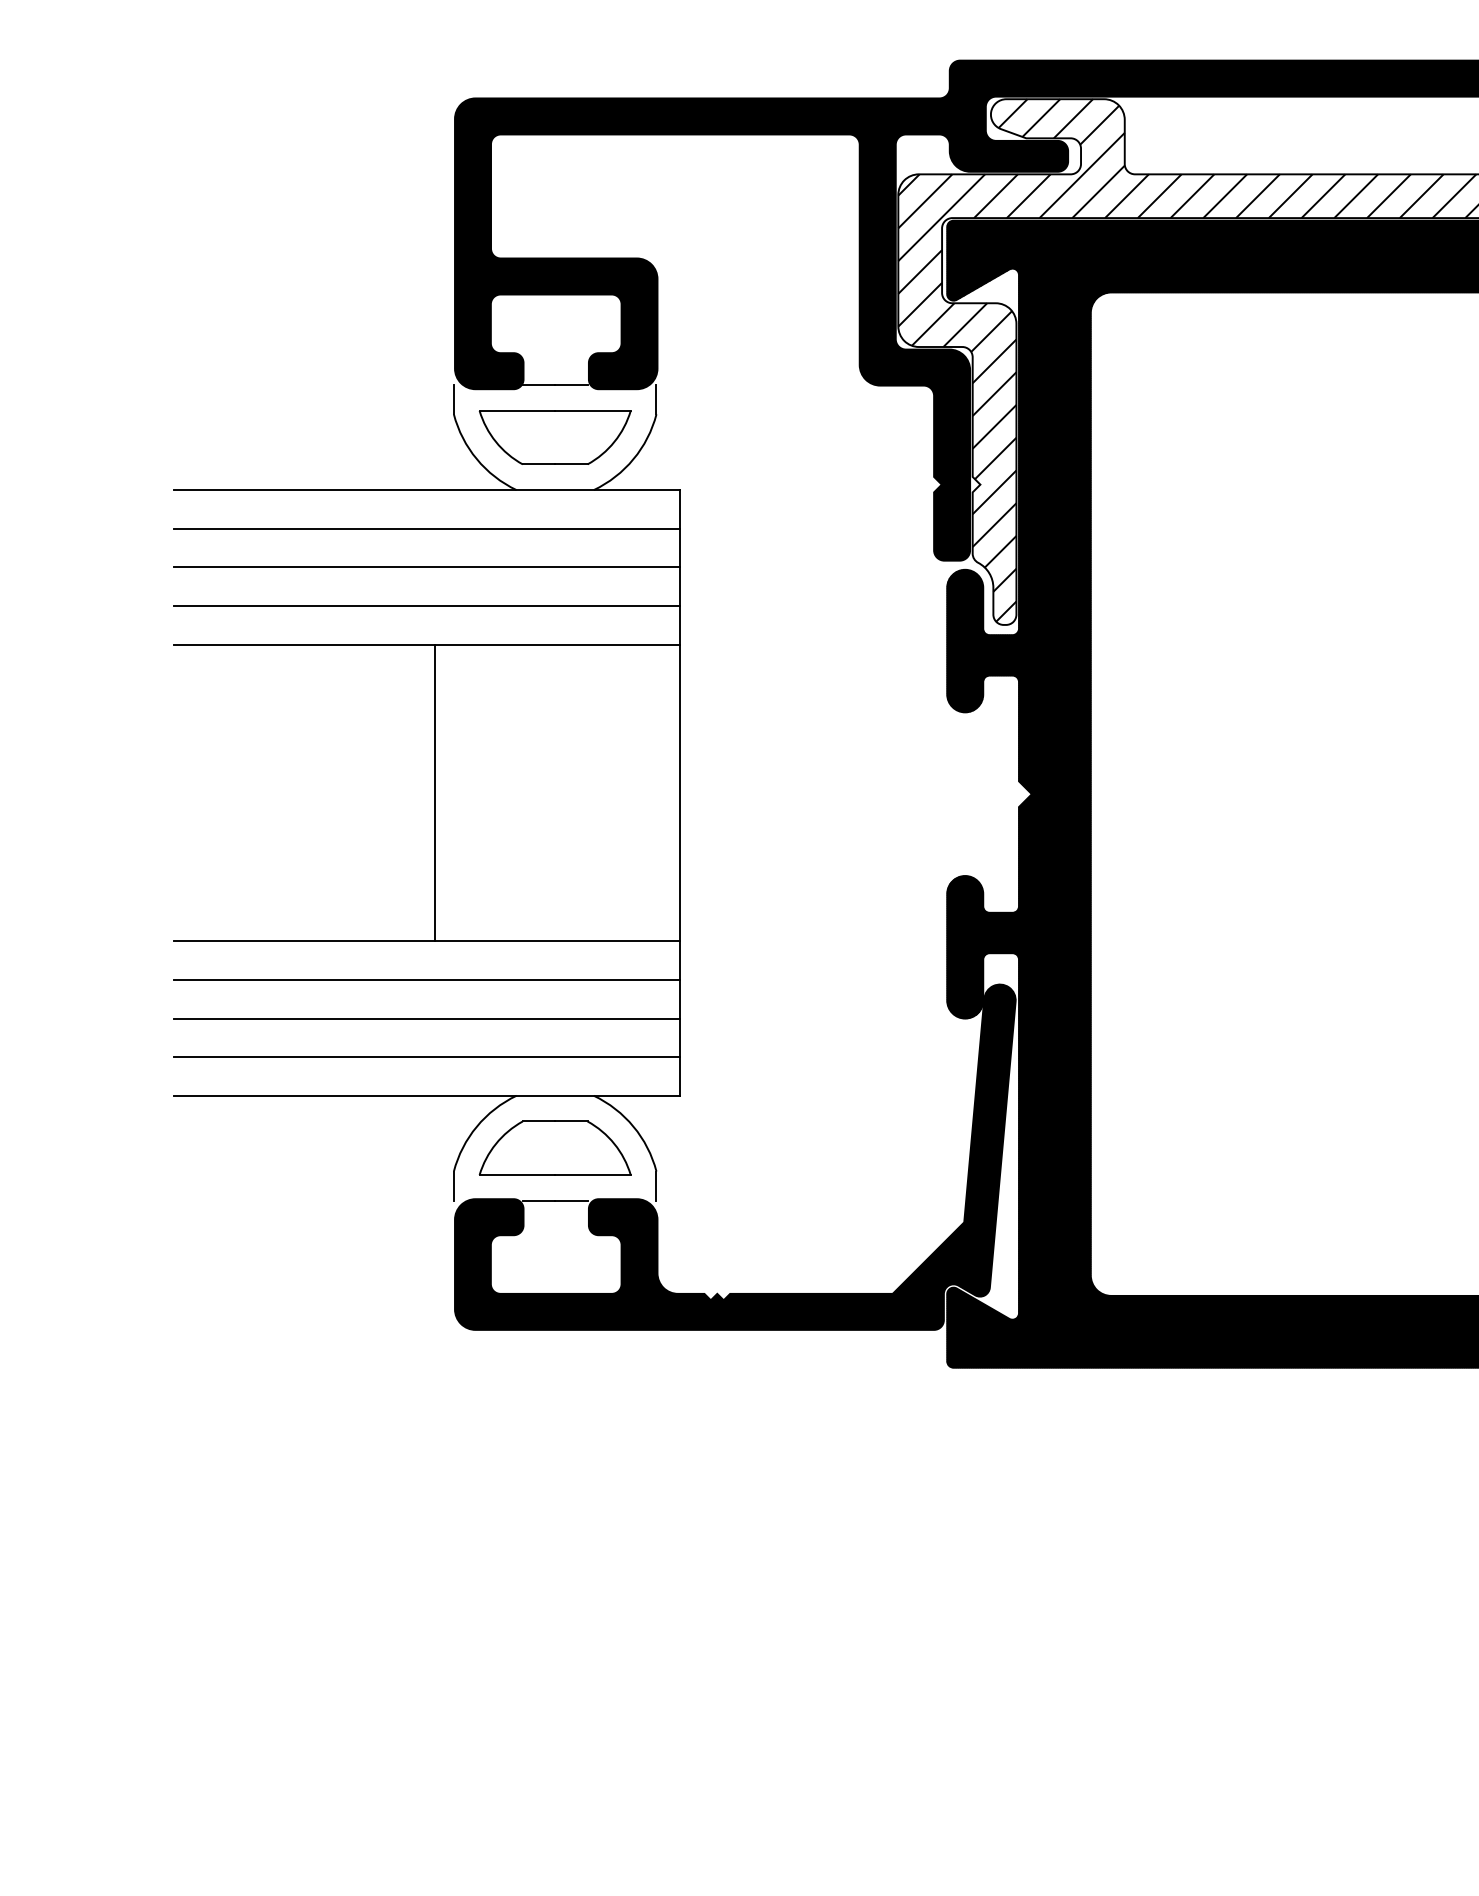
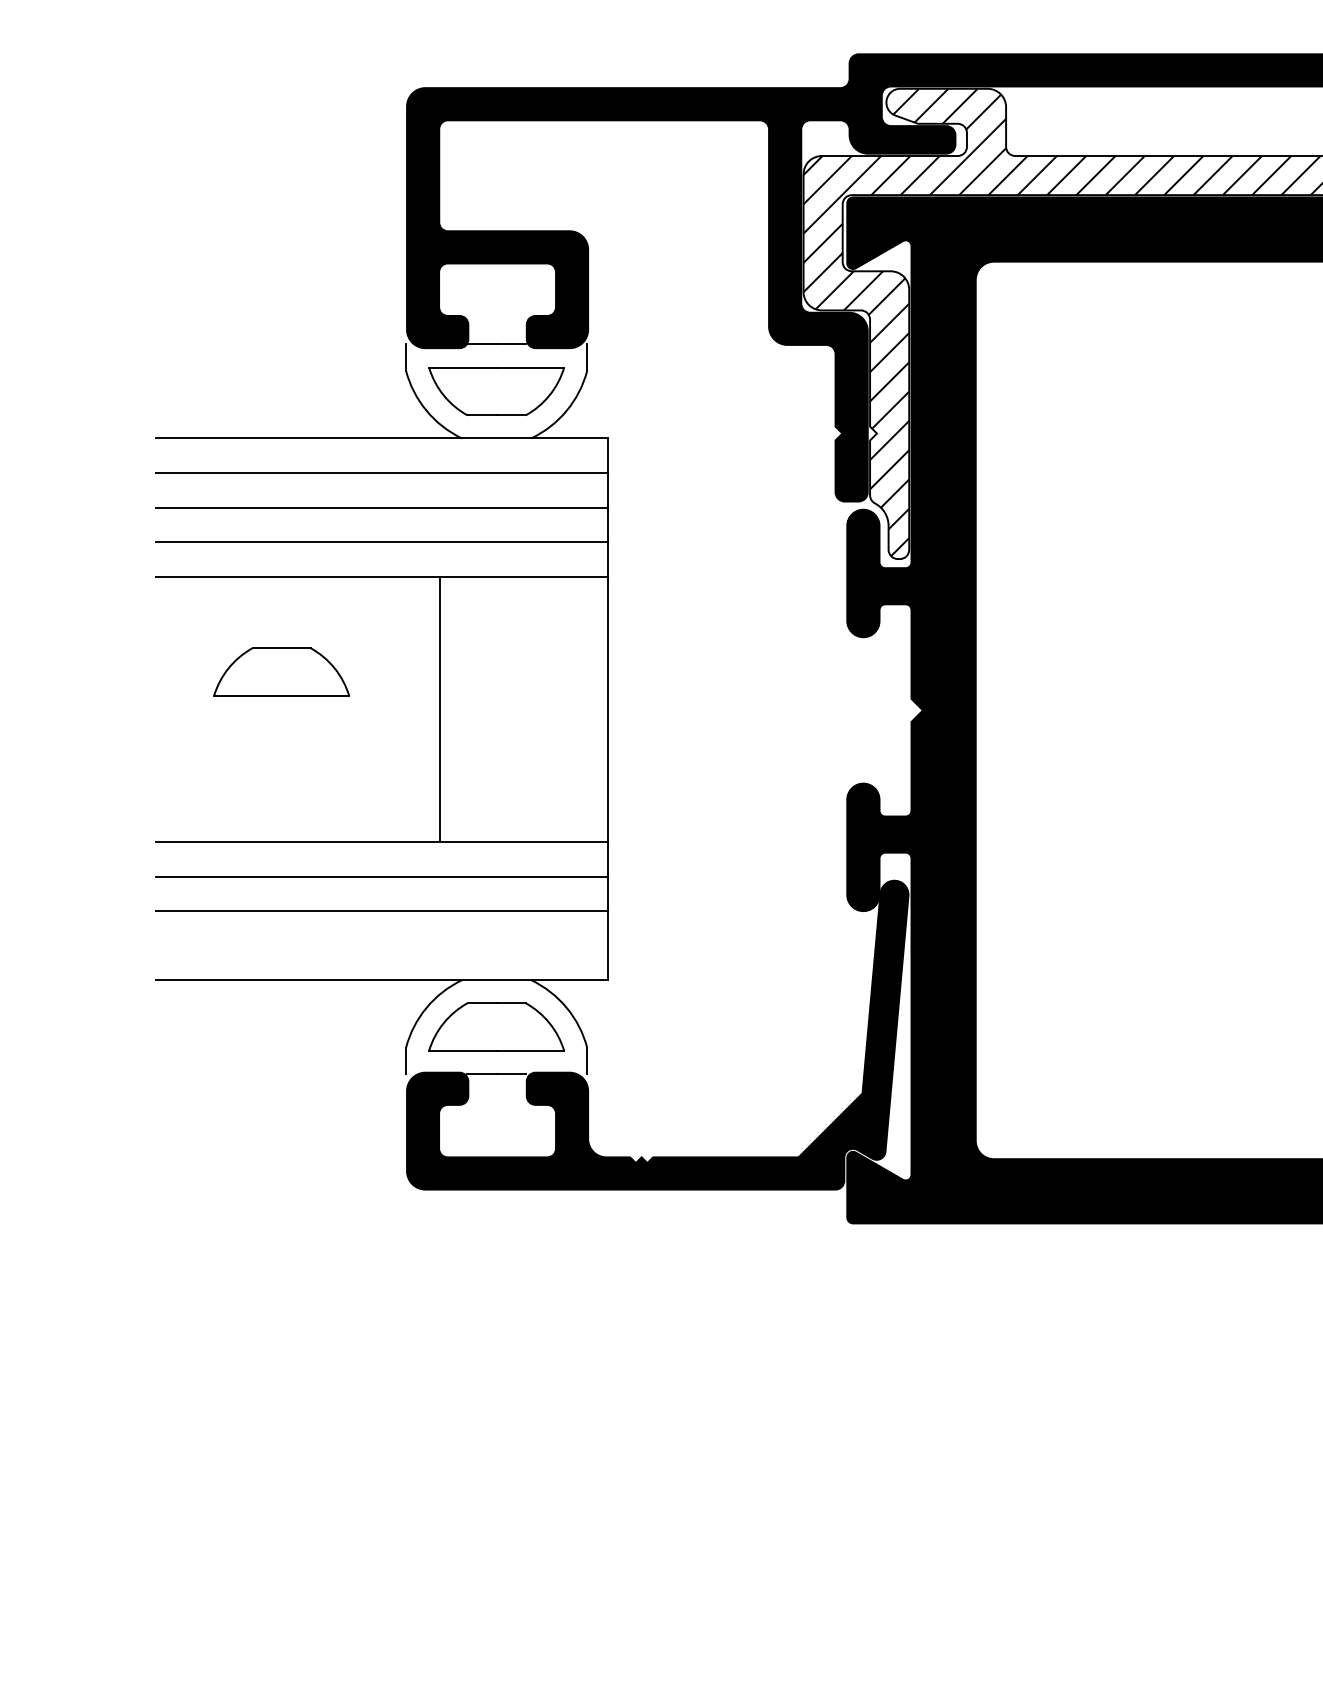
part: (314, 750) -> (281, 671), added
line: (435, 793) -> (440, 709), moved
line: (426, 1057) -> (381, 945), removed

